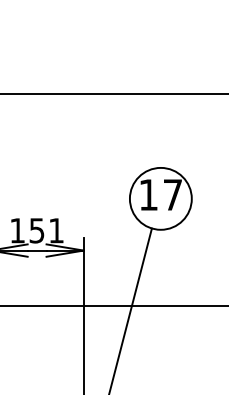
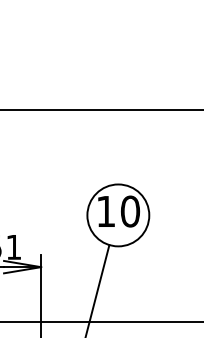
text: (172, 194) -> (129, 211), 17 -> 10

